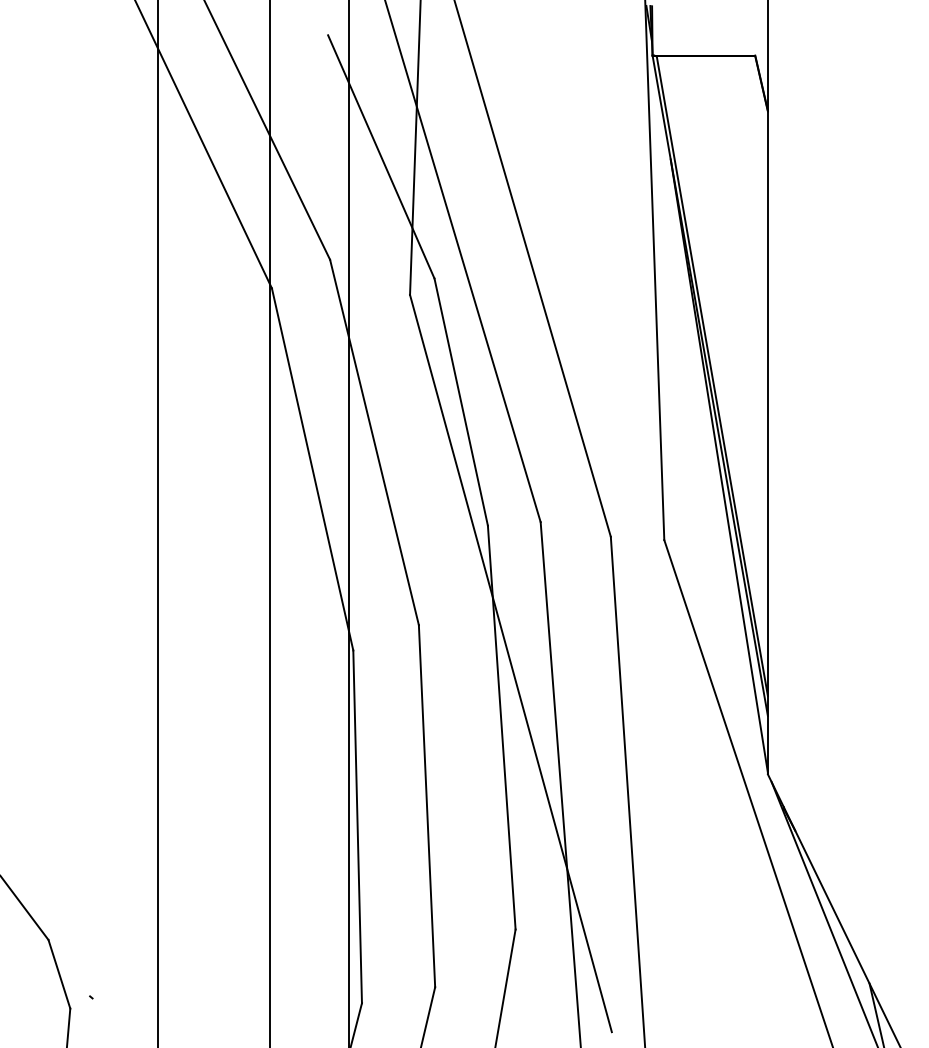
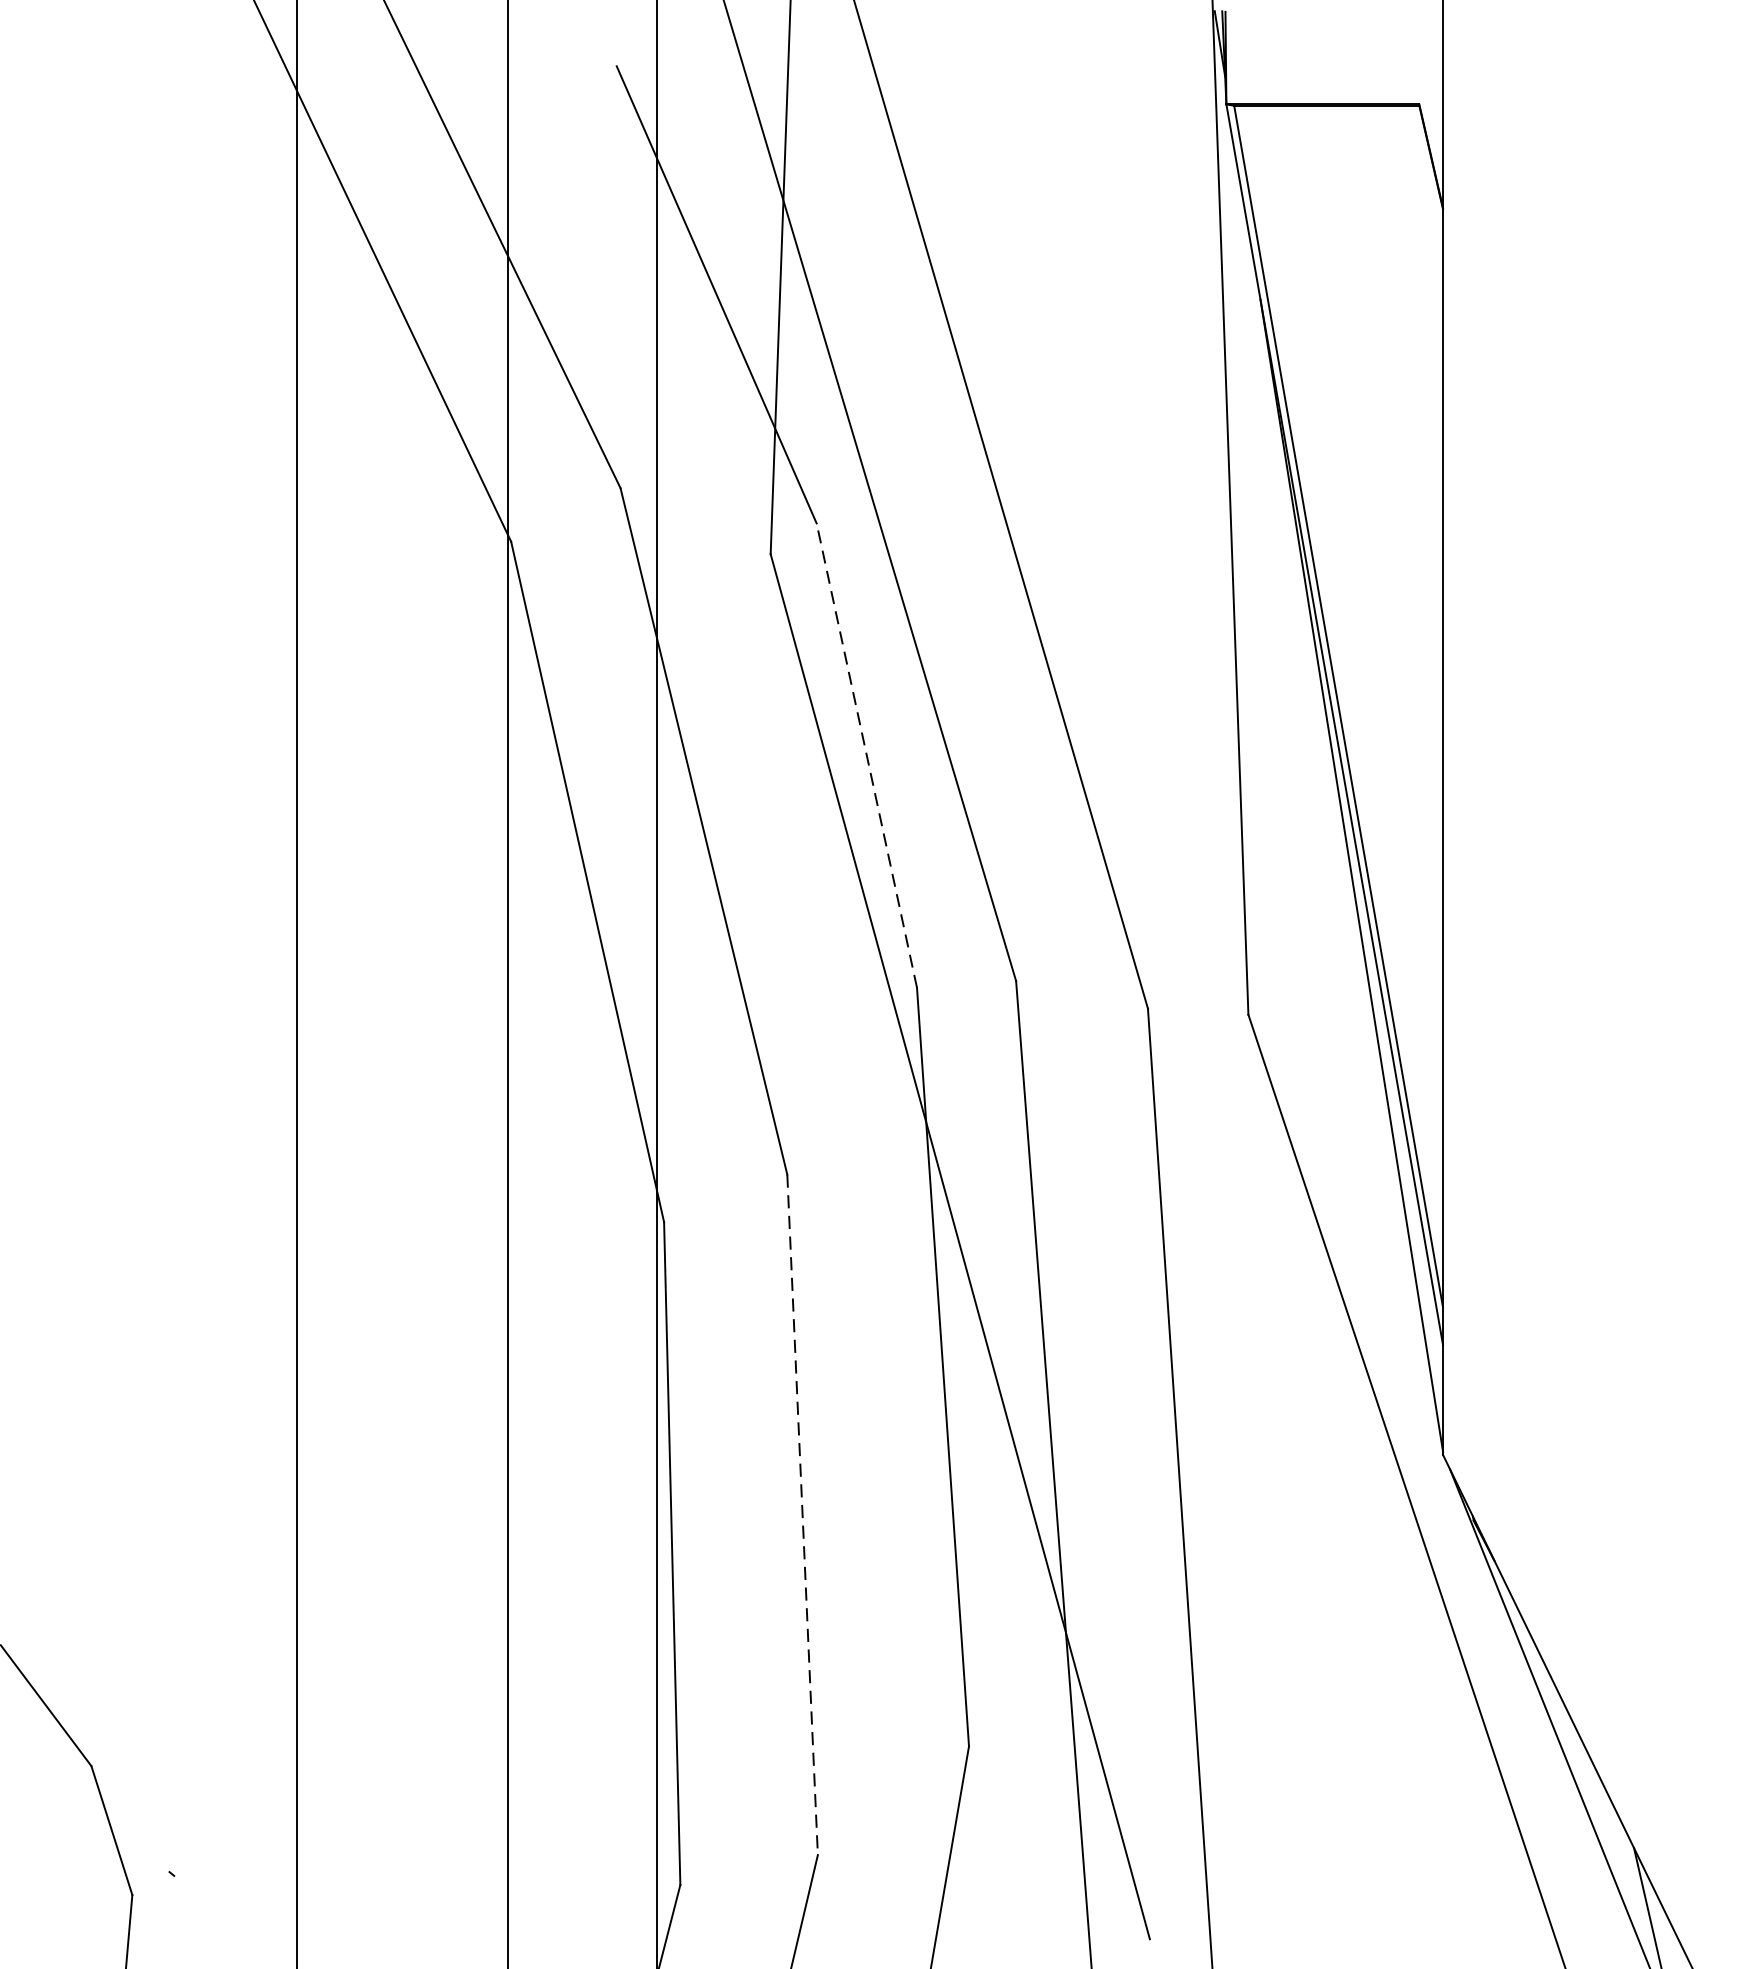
line: (461, 401) -> (867, 754), solid -> dashed
line: (427, 806) -> (803, 1515), solid -> dashed

